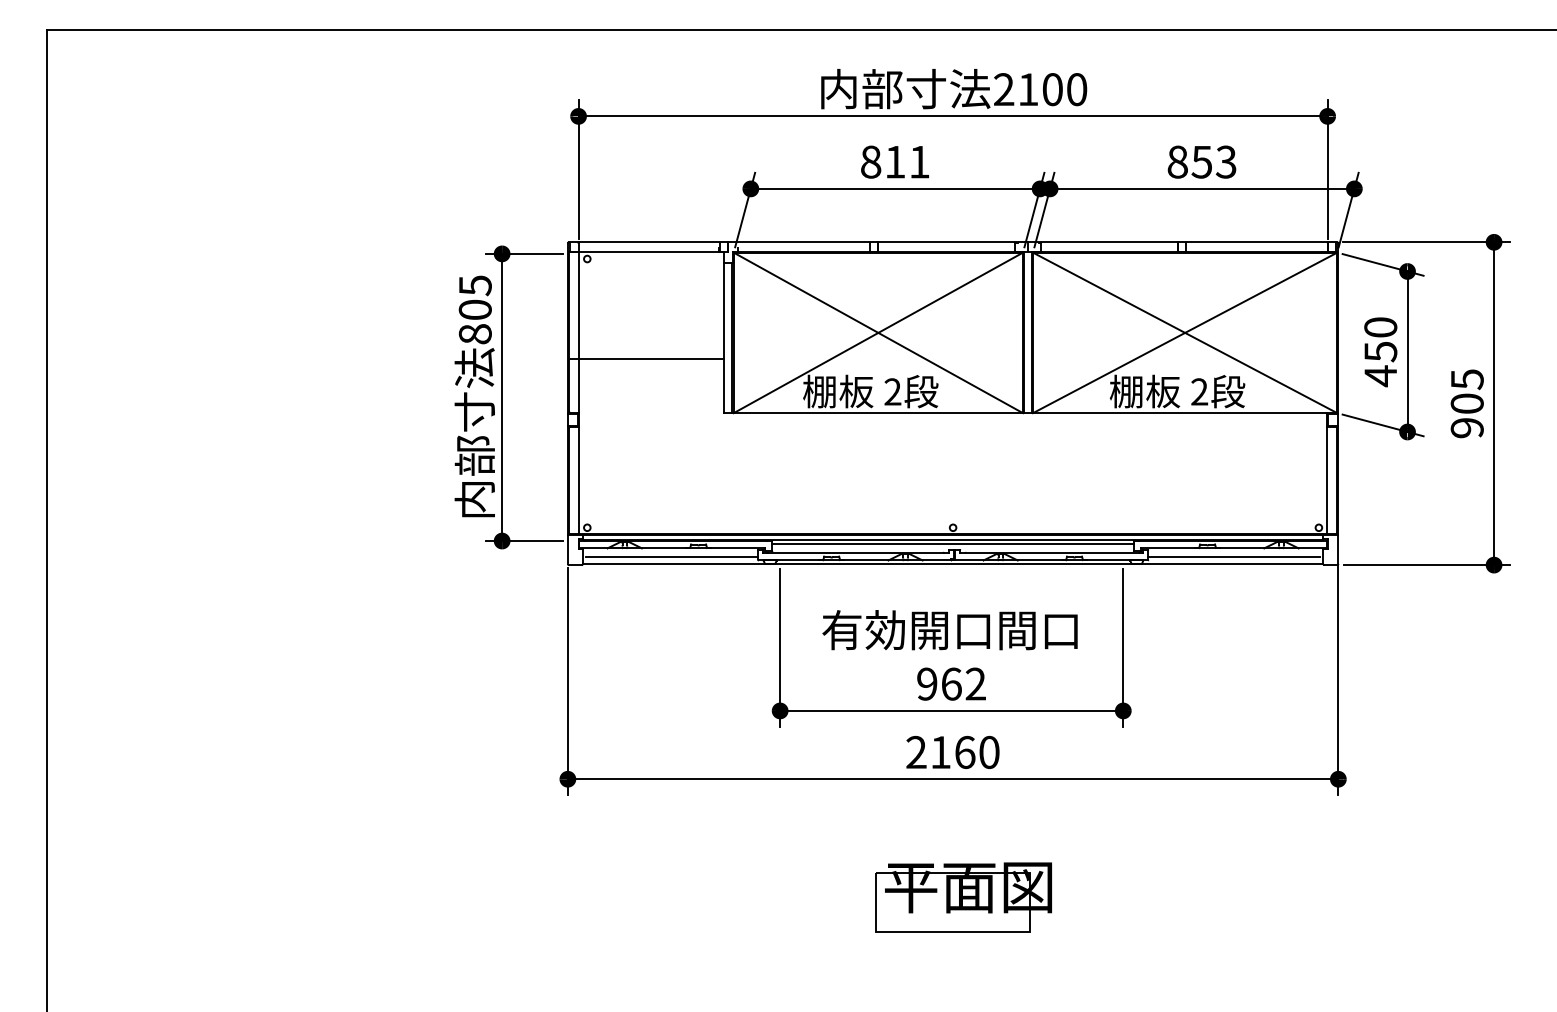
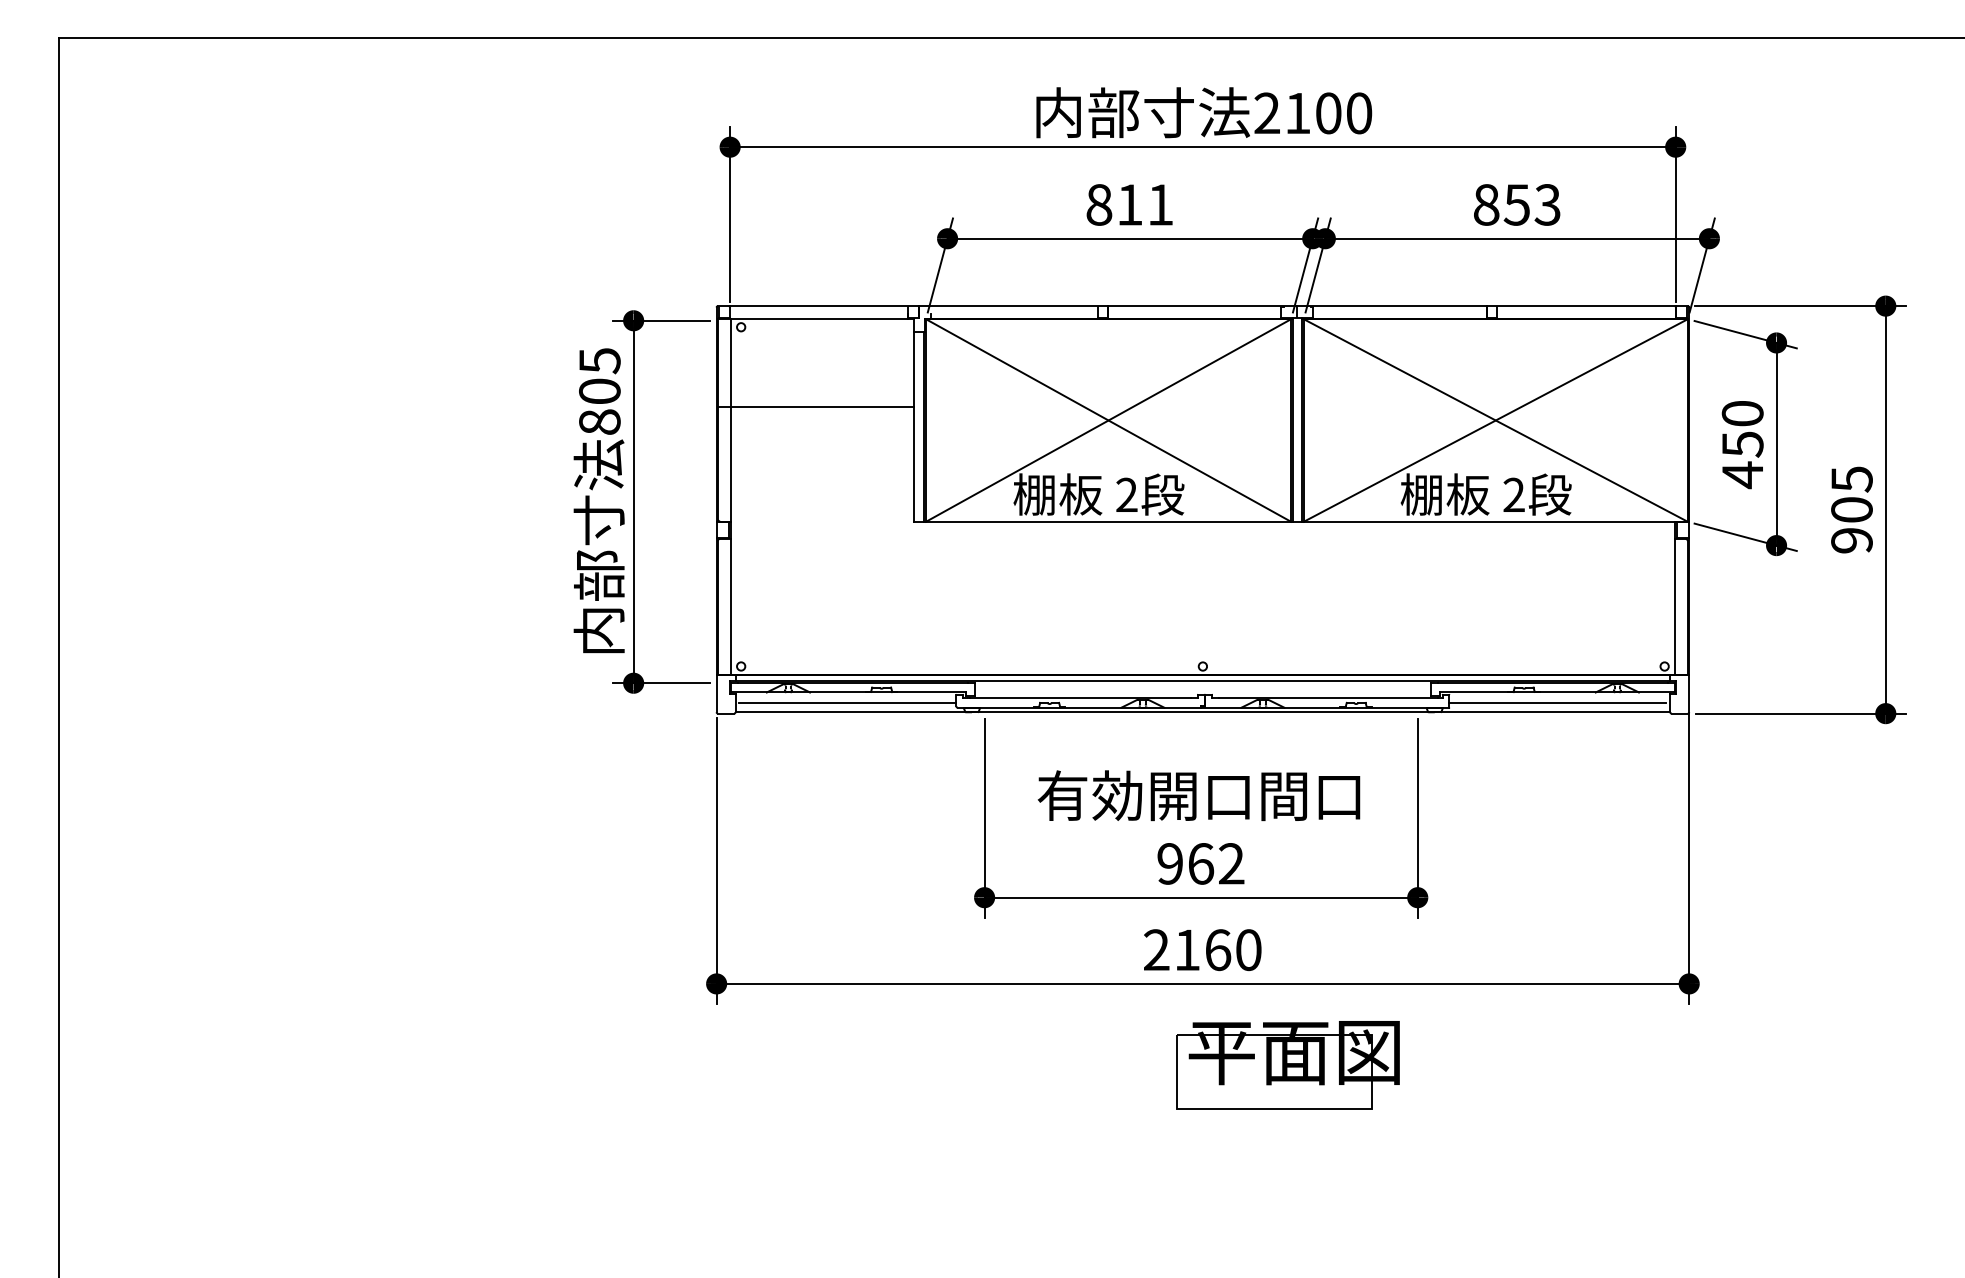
line: (646, 359) -> (815, 407), moved
line: (952, 544) -> (1202, 687), removed
part: (963, 897) -> (1287, 1065), moved

